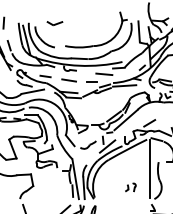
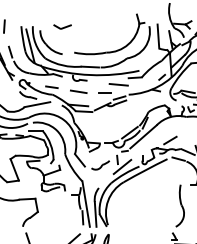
line: (124, 85) -> (141, 97), removed
line: (149, 168) -> (170, 192), removed
part: (130, 187) -> (148, 213), removed

